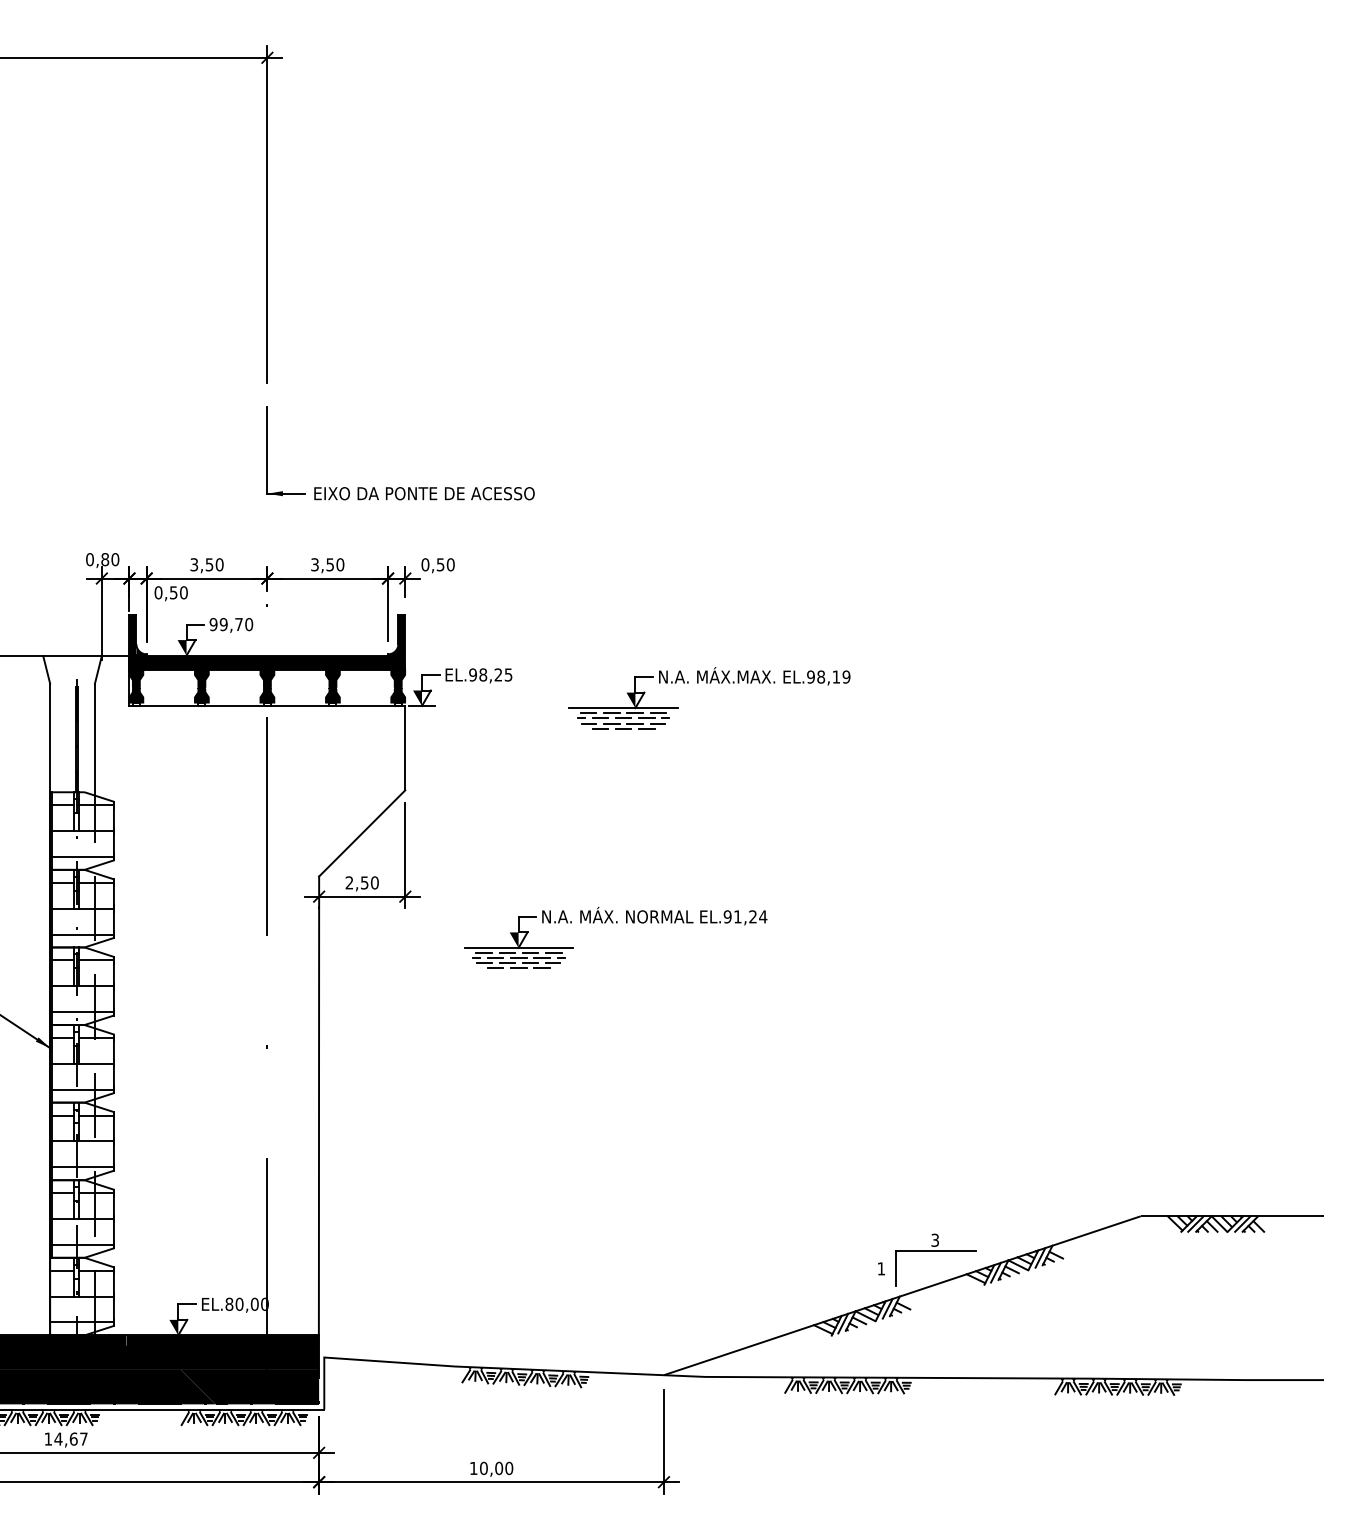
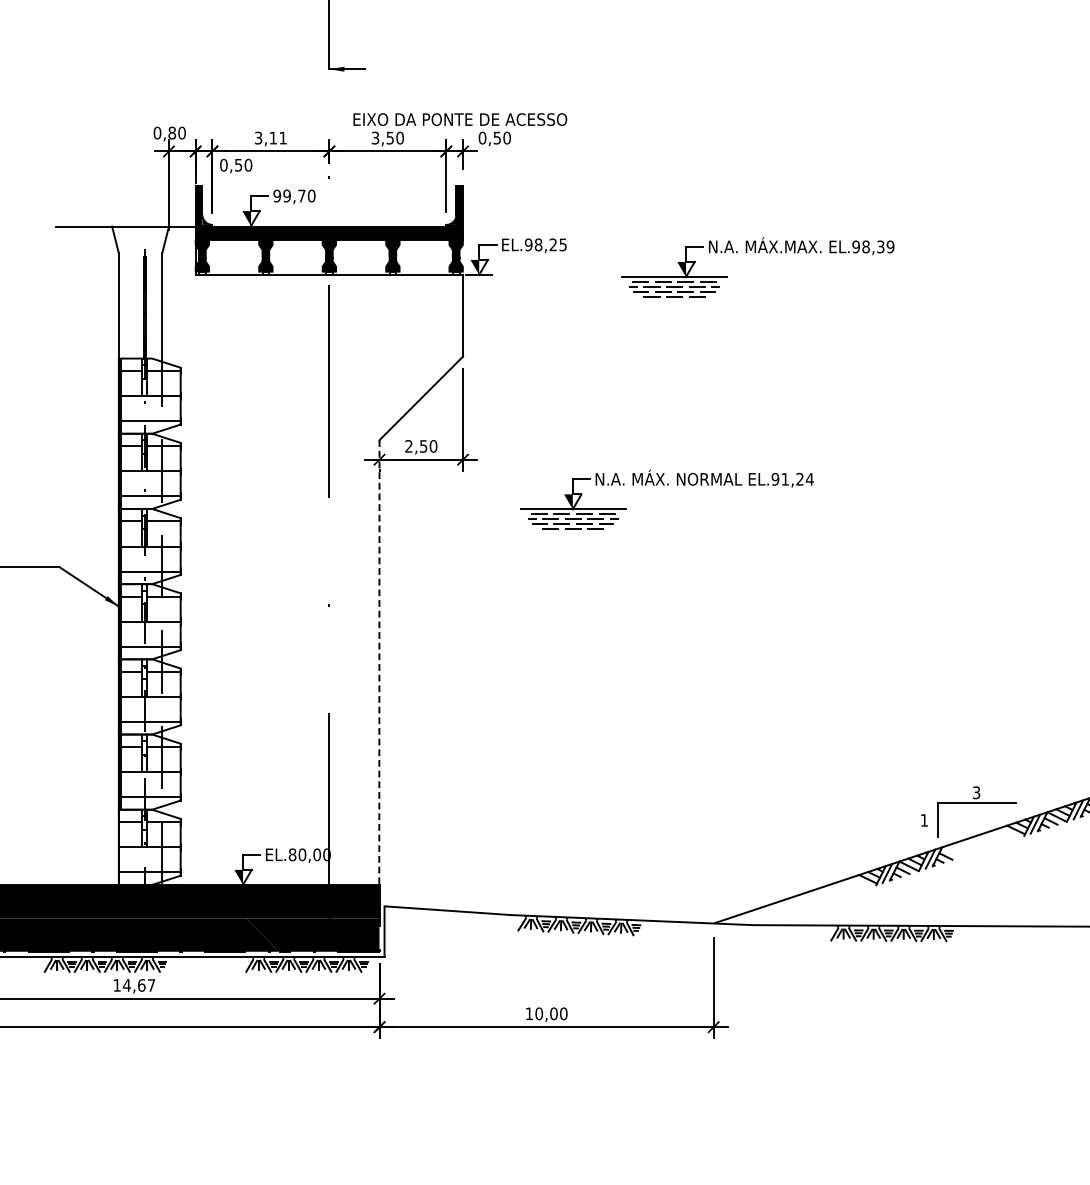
text: (424, 493) -> (460, 119), moved
text: (214, 564) -> (278, 137), 3,50 -> 3,11
text: (836, 676) -> (880, 246), EL.98,19 -> EL.98,39
line: (319, 1106) -> (379, 663), solid -> dashed

